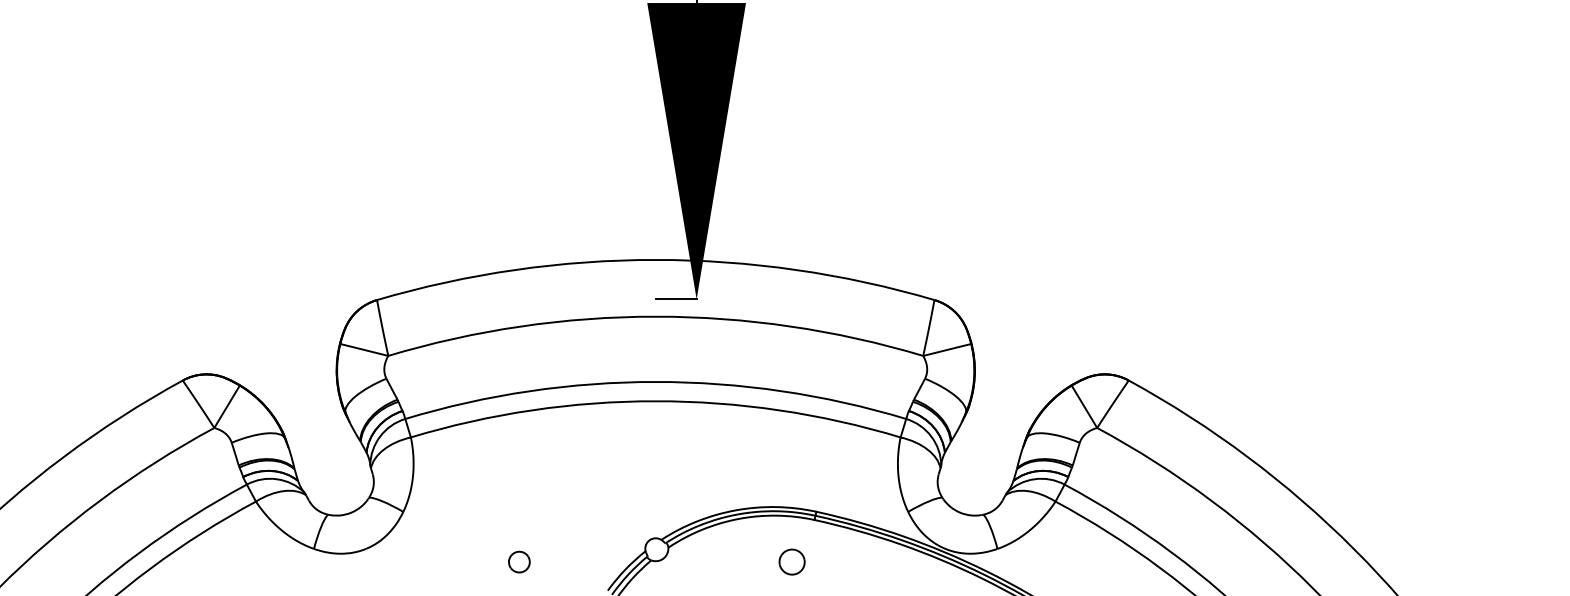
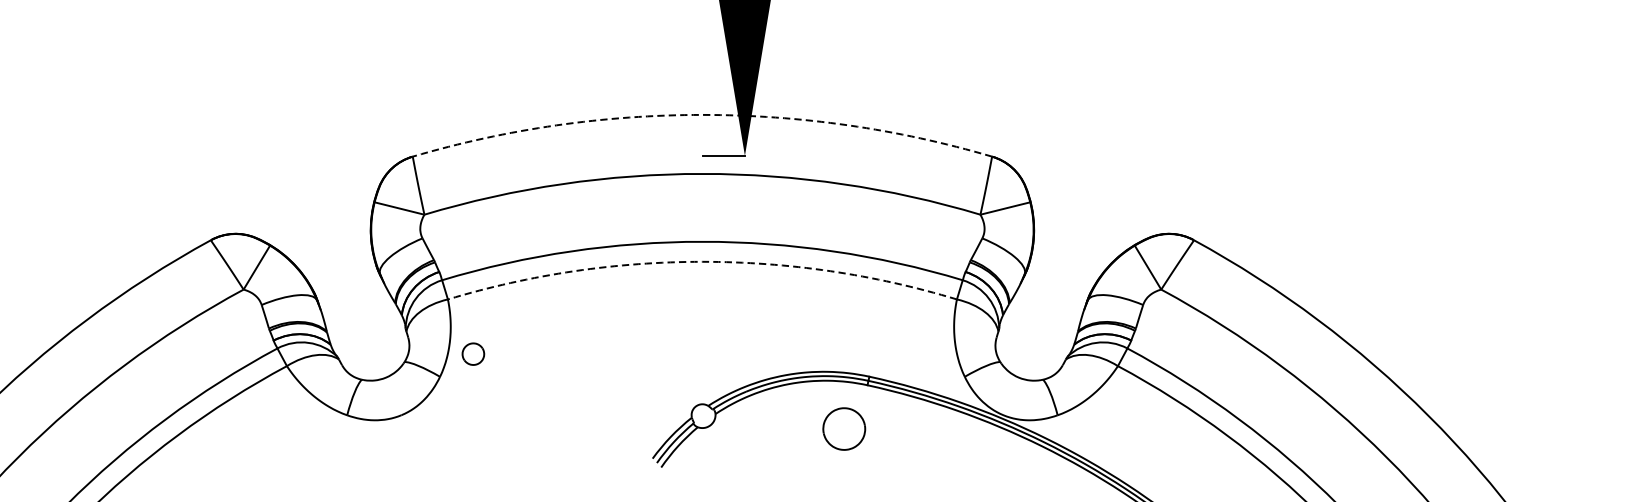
arc: (655, 259) -> (702, 114), solid -> dashed
arc: (655, 401) -> (702, 262), solid -> dashed
part: (519, 561) -> (473, 353), moved
part: (791, 561) -> (843, 428), size x1.6

